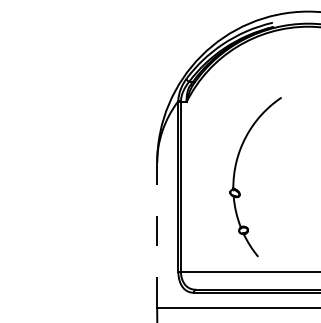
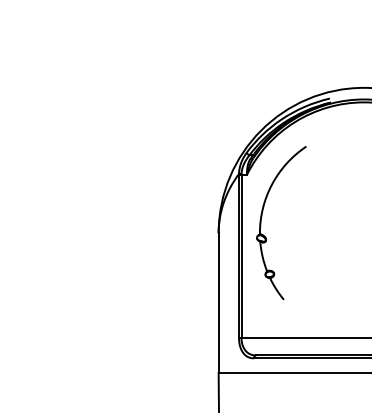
part: (234, 177) -> (261, 223), moved
line: (157, 235) -> (218, 303), dashed -> solid

